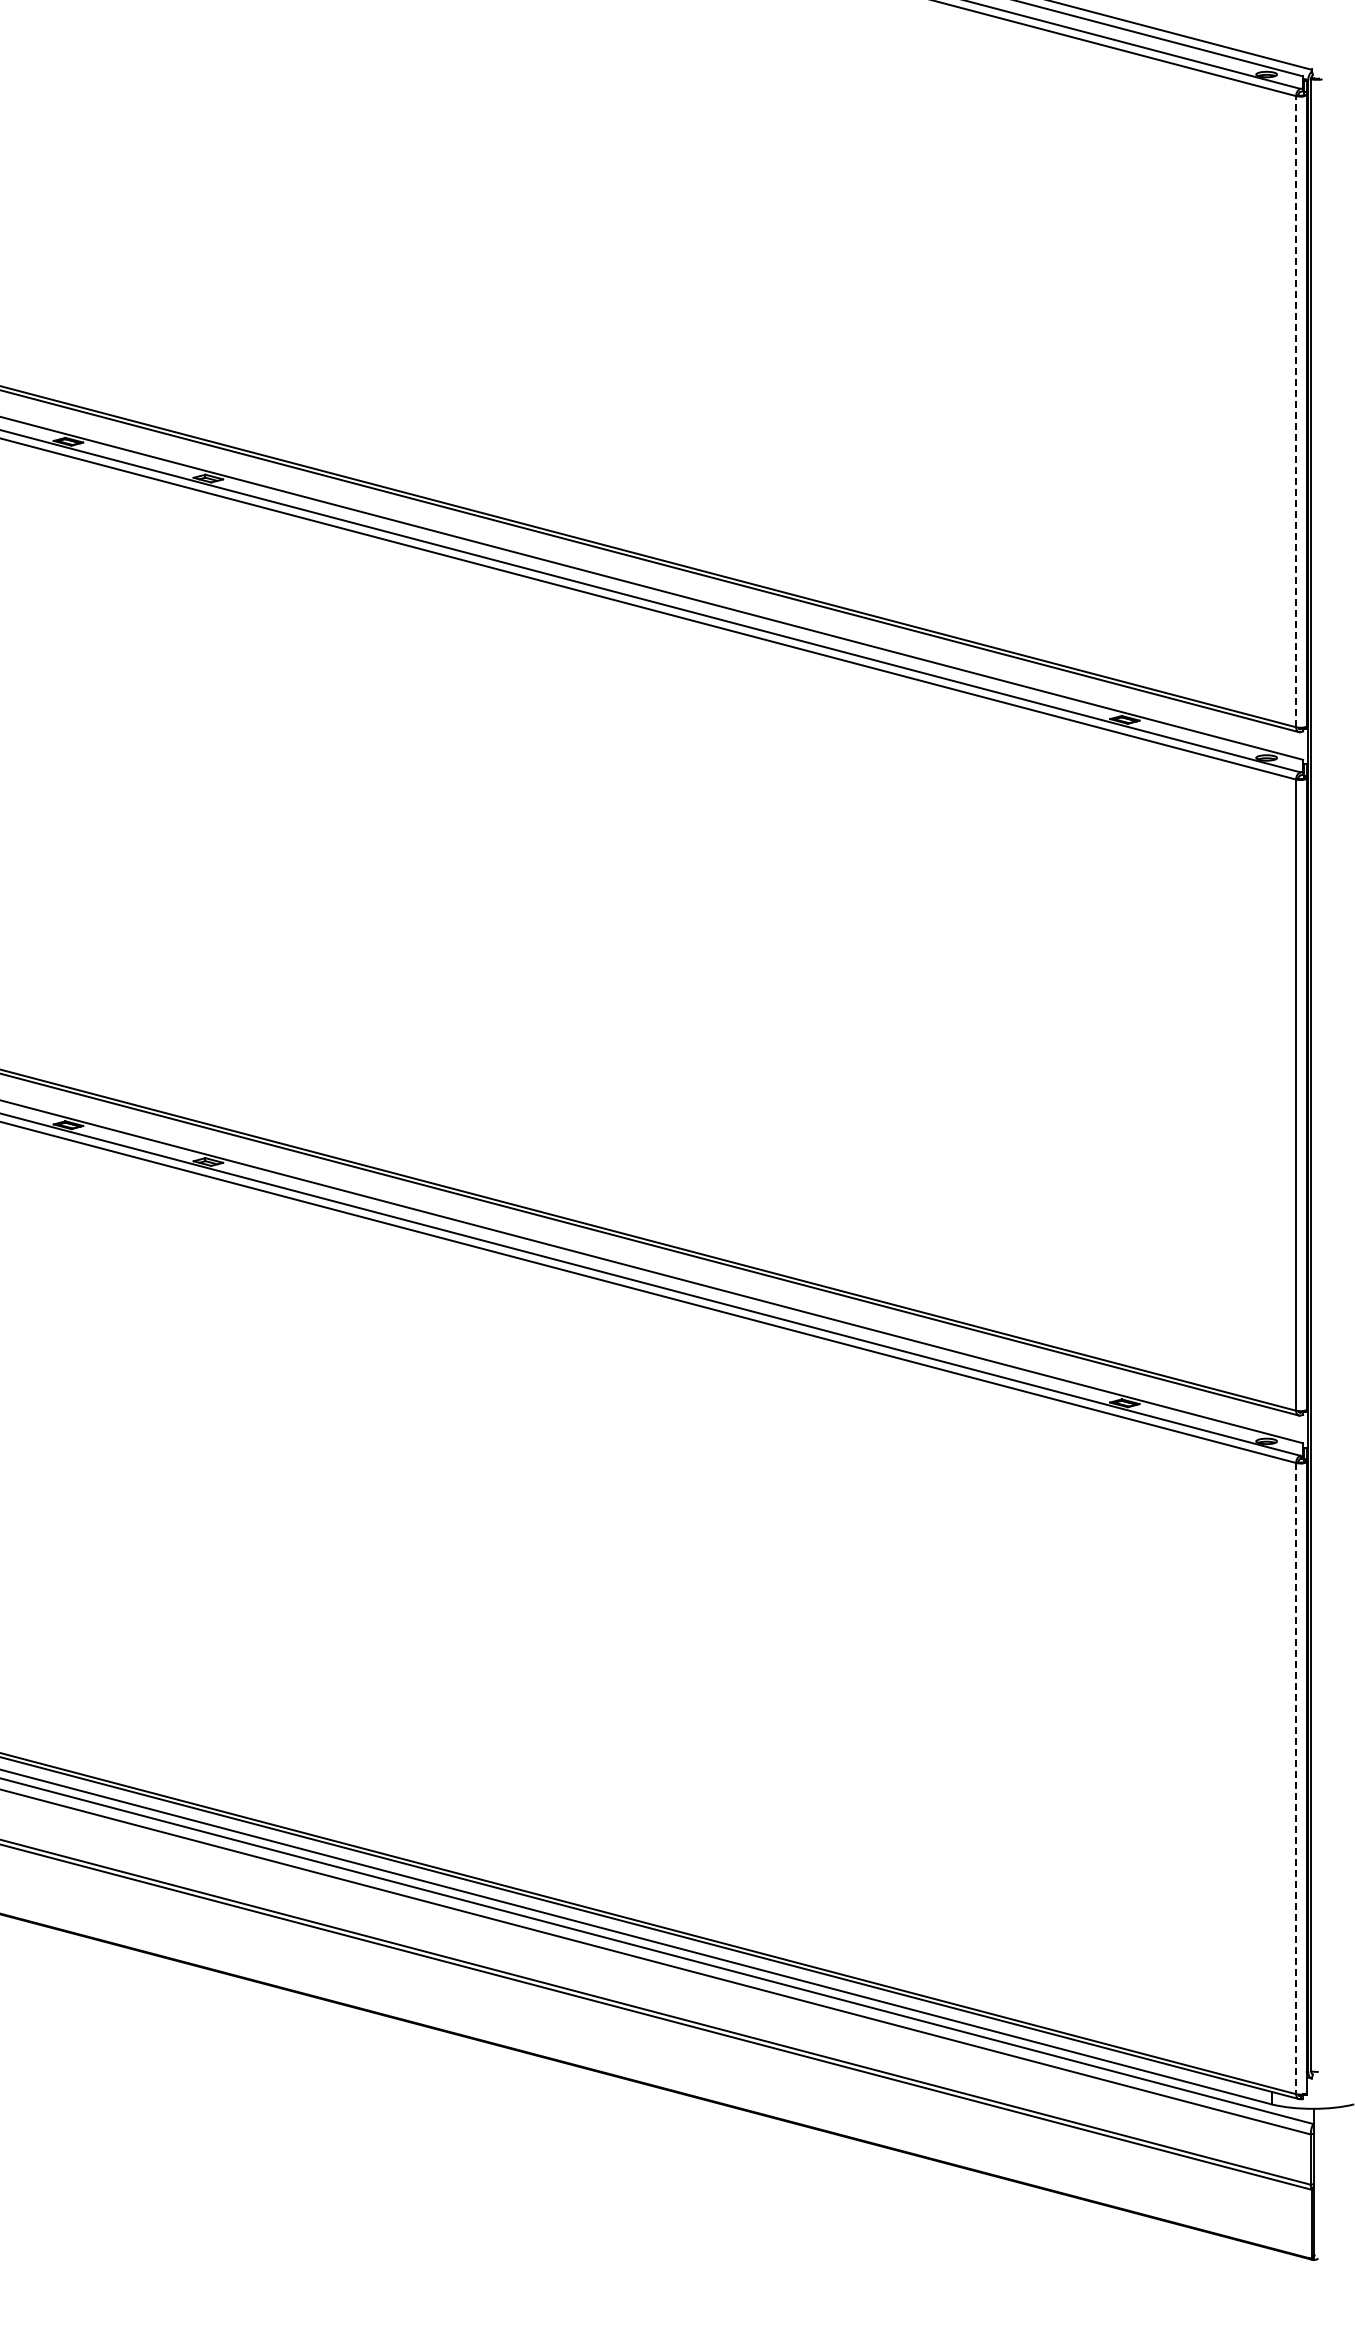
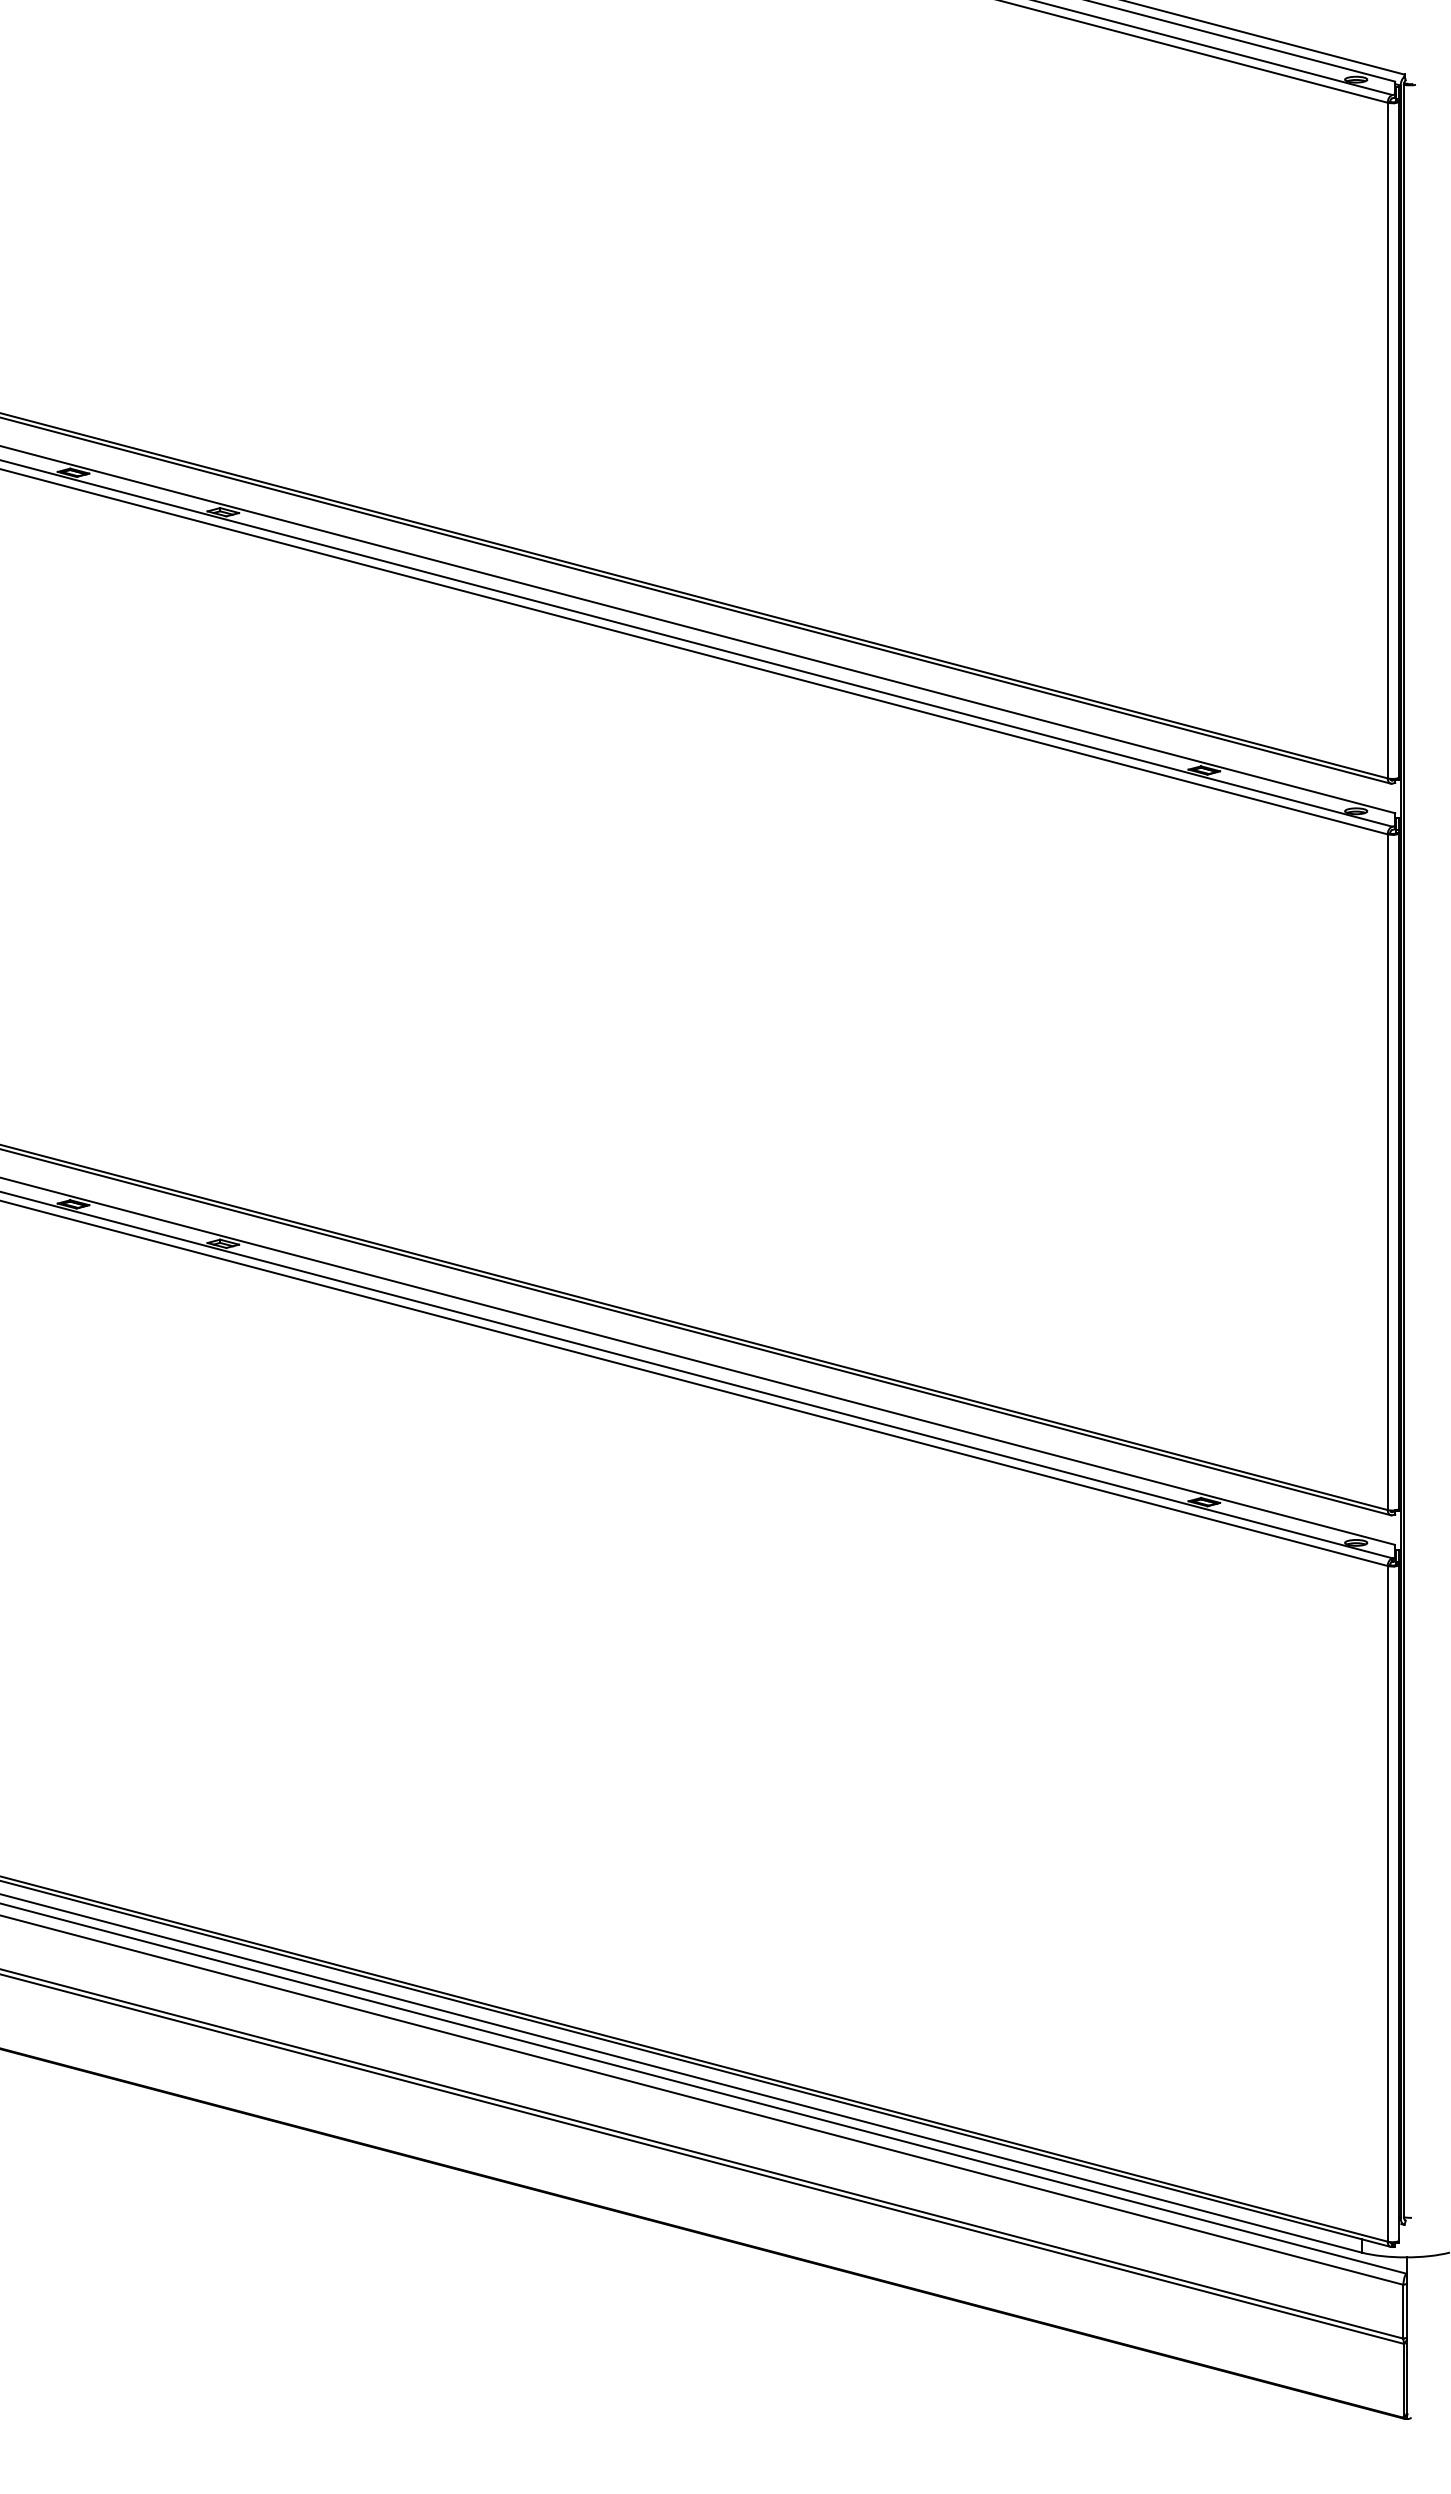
line: (1296, 411) -> (1388, 440), dashed -> solid
line: (1296, 1778) -> (1388, 1903), dashed -> solid

